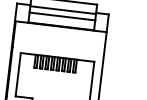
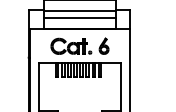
part: (59, 41) -> (79, 45), added

